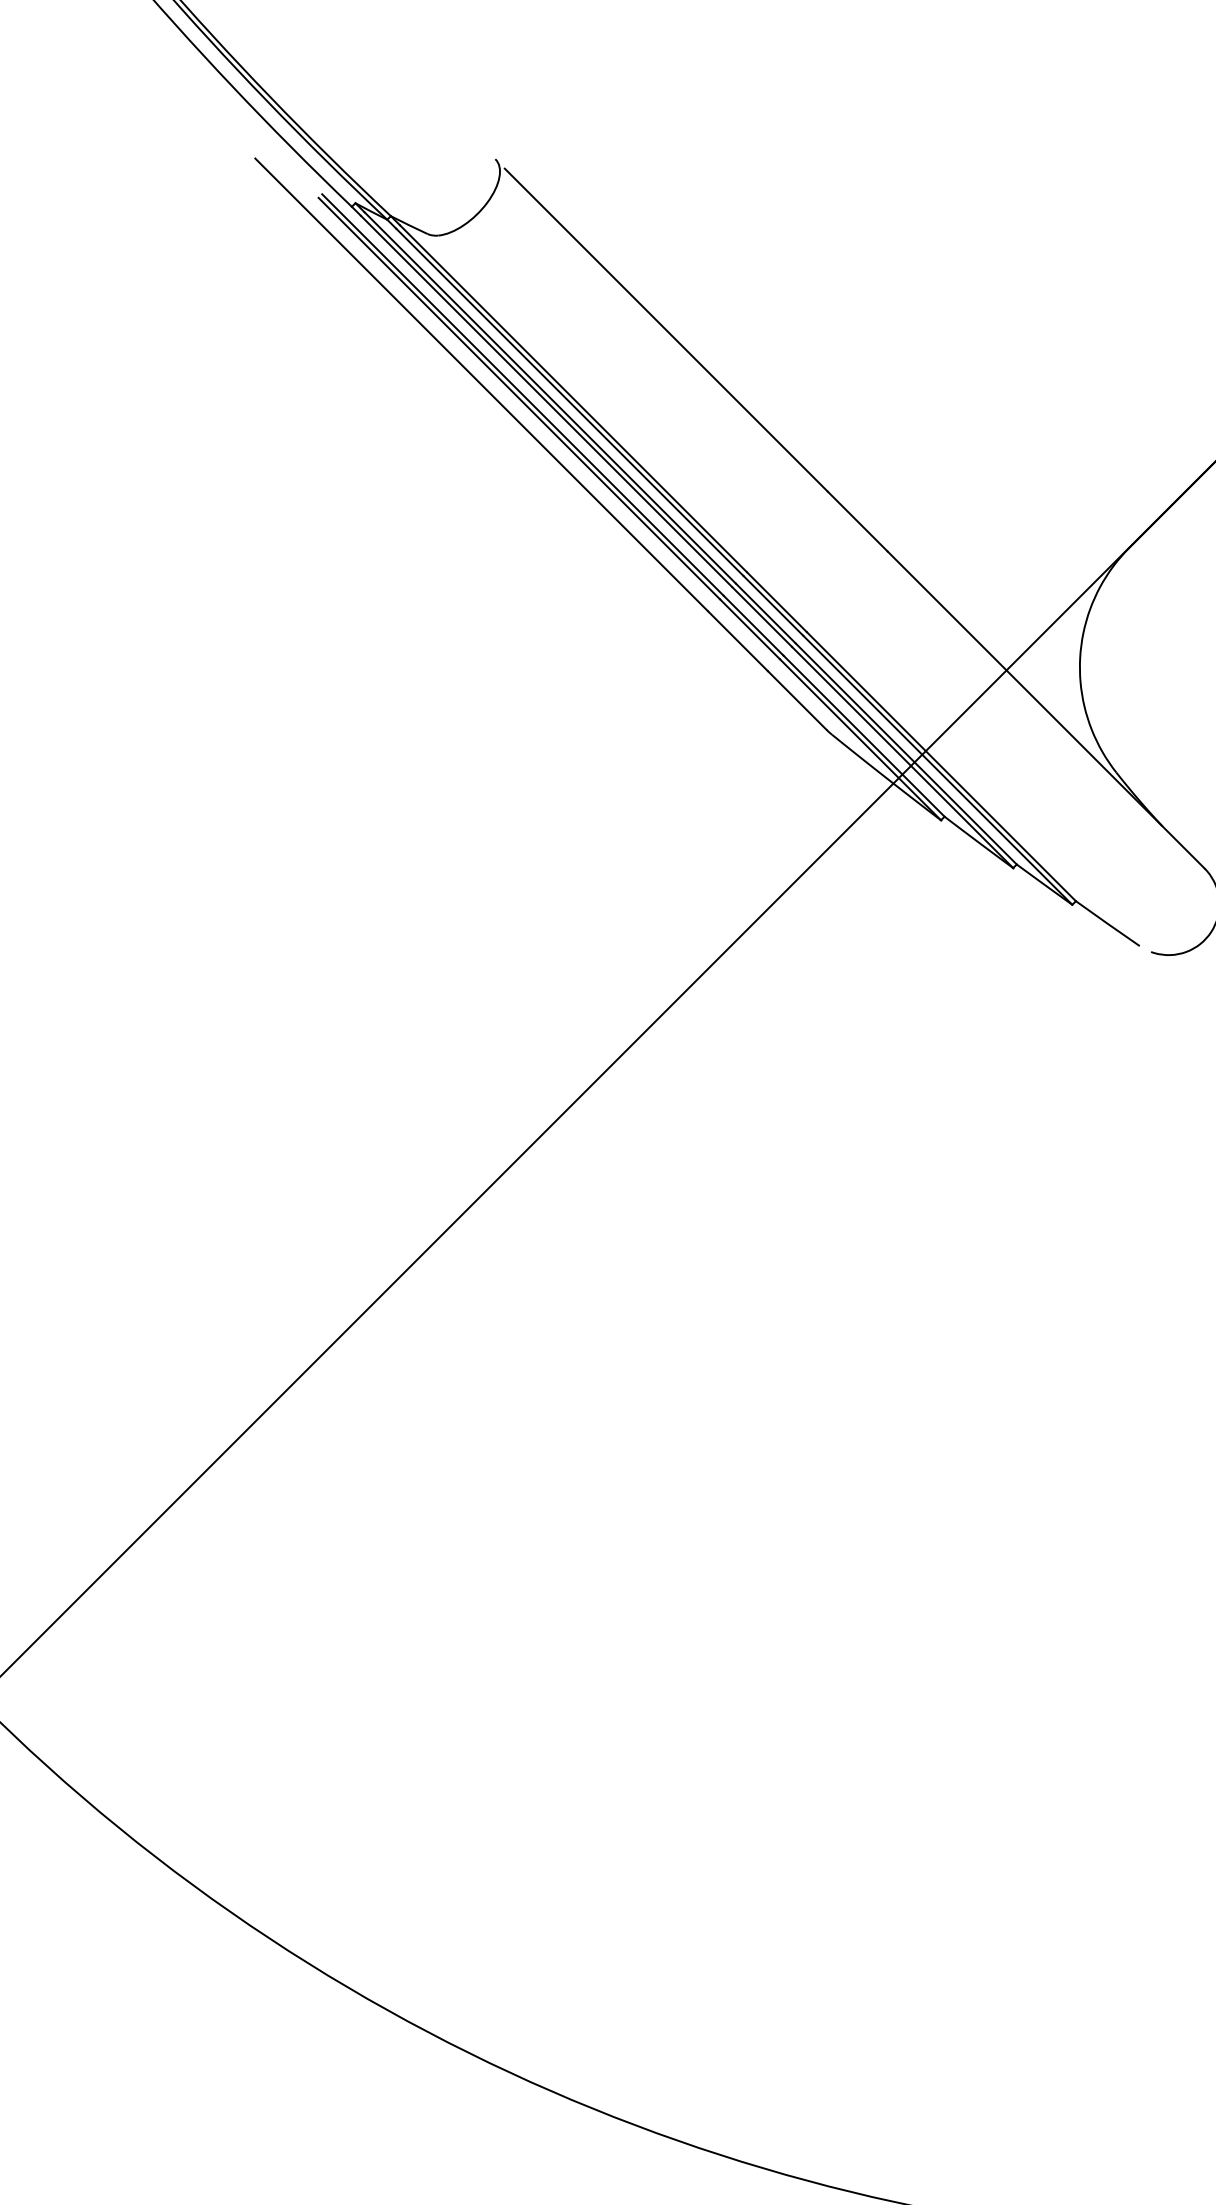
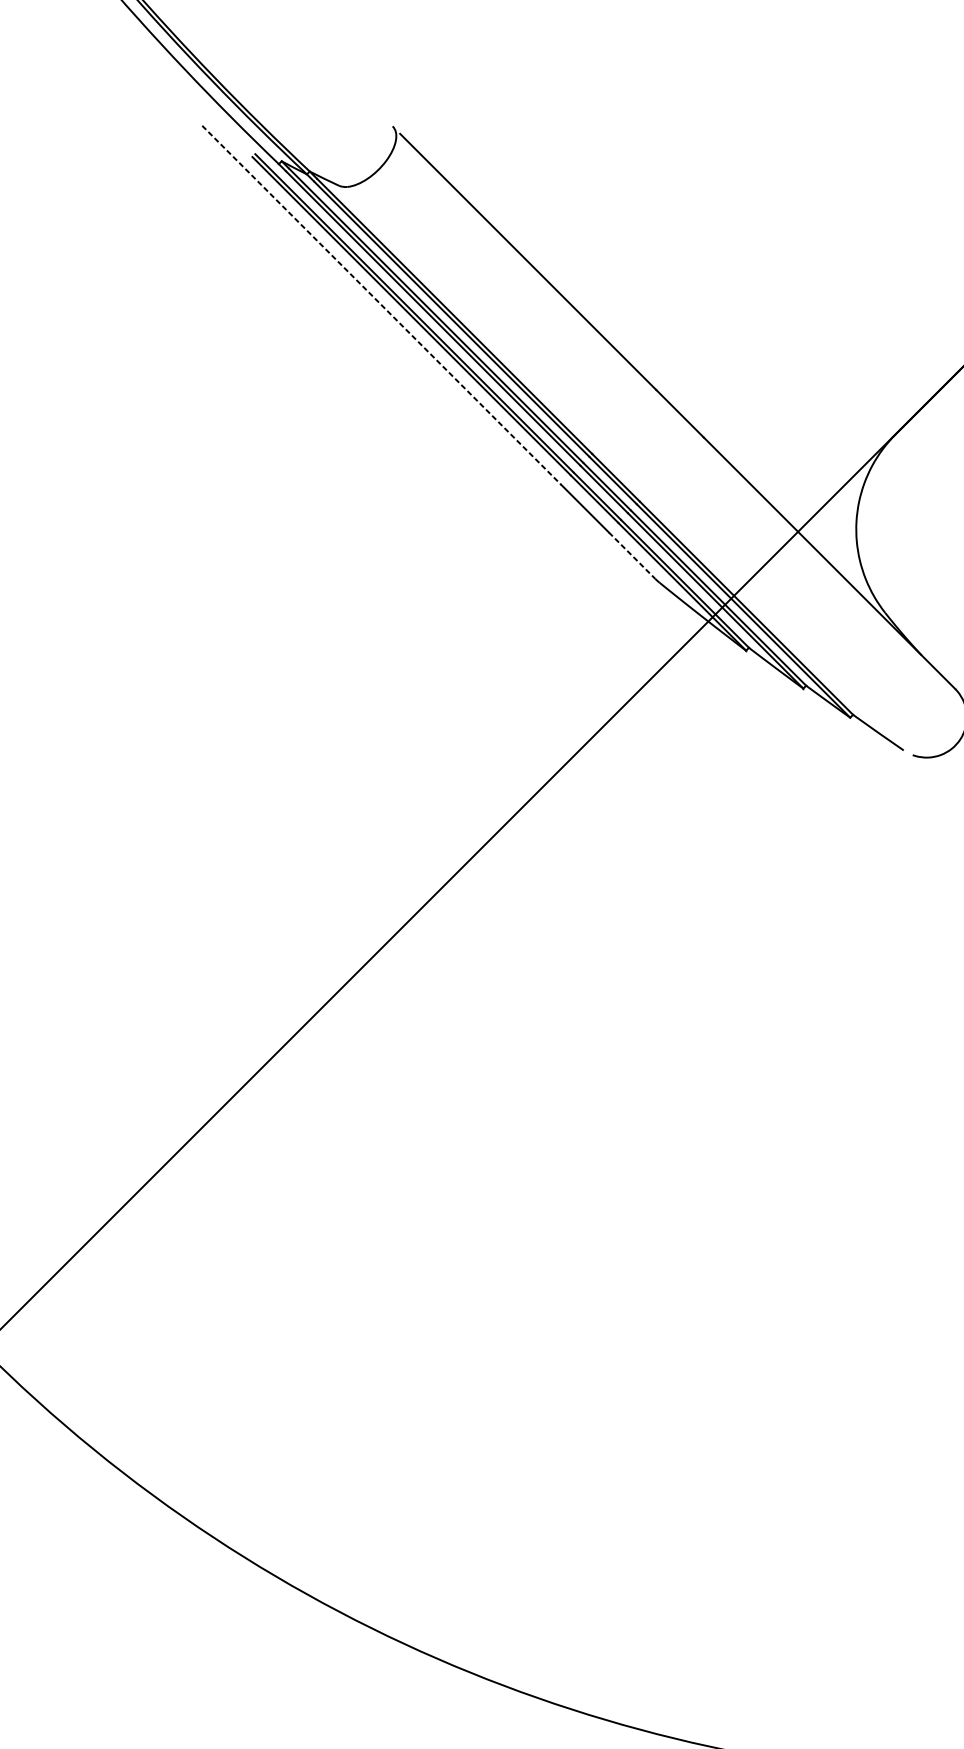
line: (482, 385) -> (382, 305), solid -> dashed
line: (797, 700) -> (632, 555), solid -> dashed

